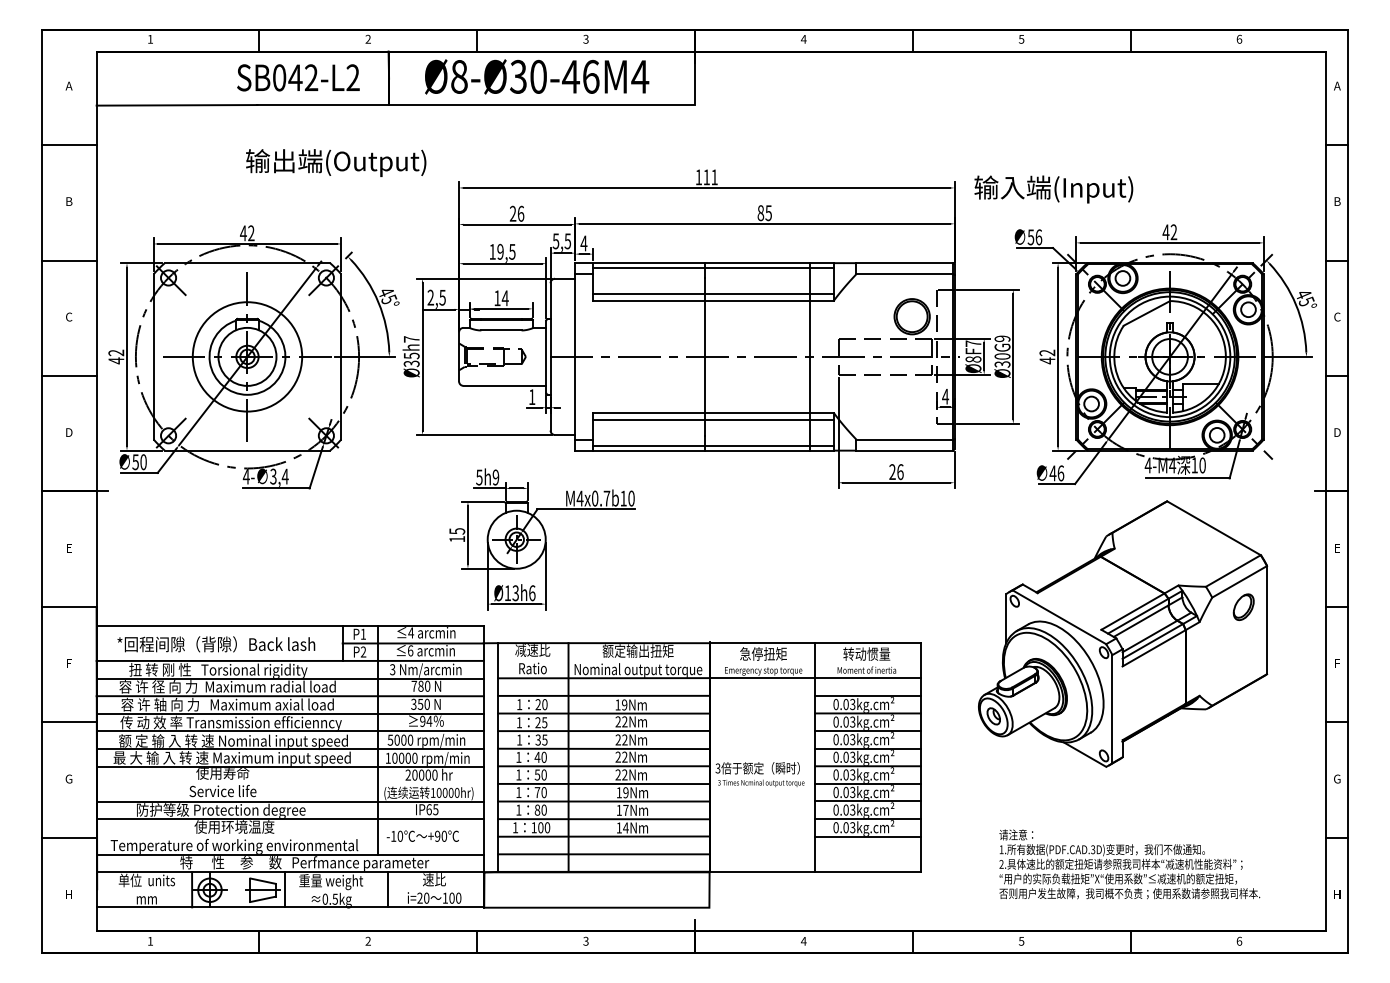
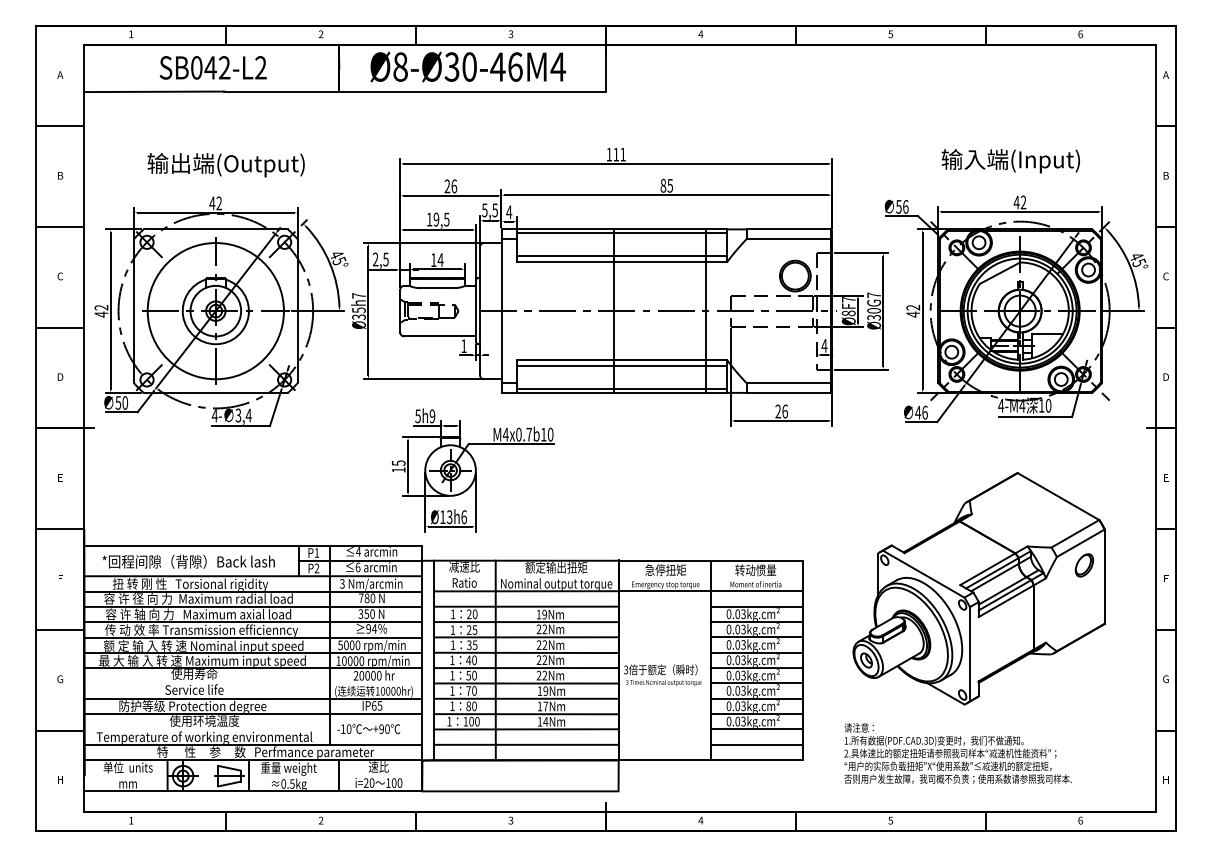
text: (297, 77) -> (212, 67), moved
text: (335, 163) -> (225, 165), moved
text: (1053, 189) -> (1010, 161), moved
text: (1002, 338) -> (874, 295), G9 -> G7
circle: (247, 357) -> (215, 311), size x1.43
part: (1122, 633) -> (978, 588), moved
line: (867, 853) -> (756, 744), added
text: (1129, 864) -> (957, 753), moved

